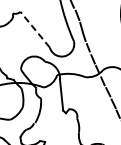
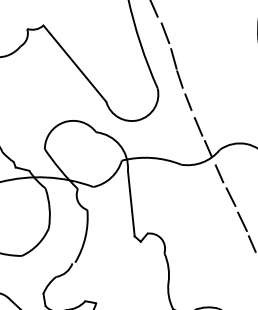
line: (34, 29) -> (73, 63), dashed -> solid

